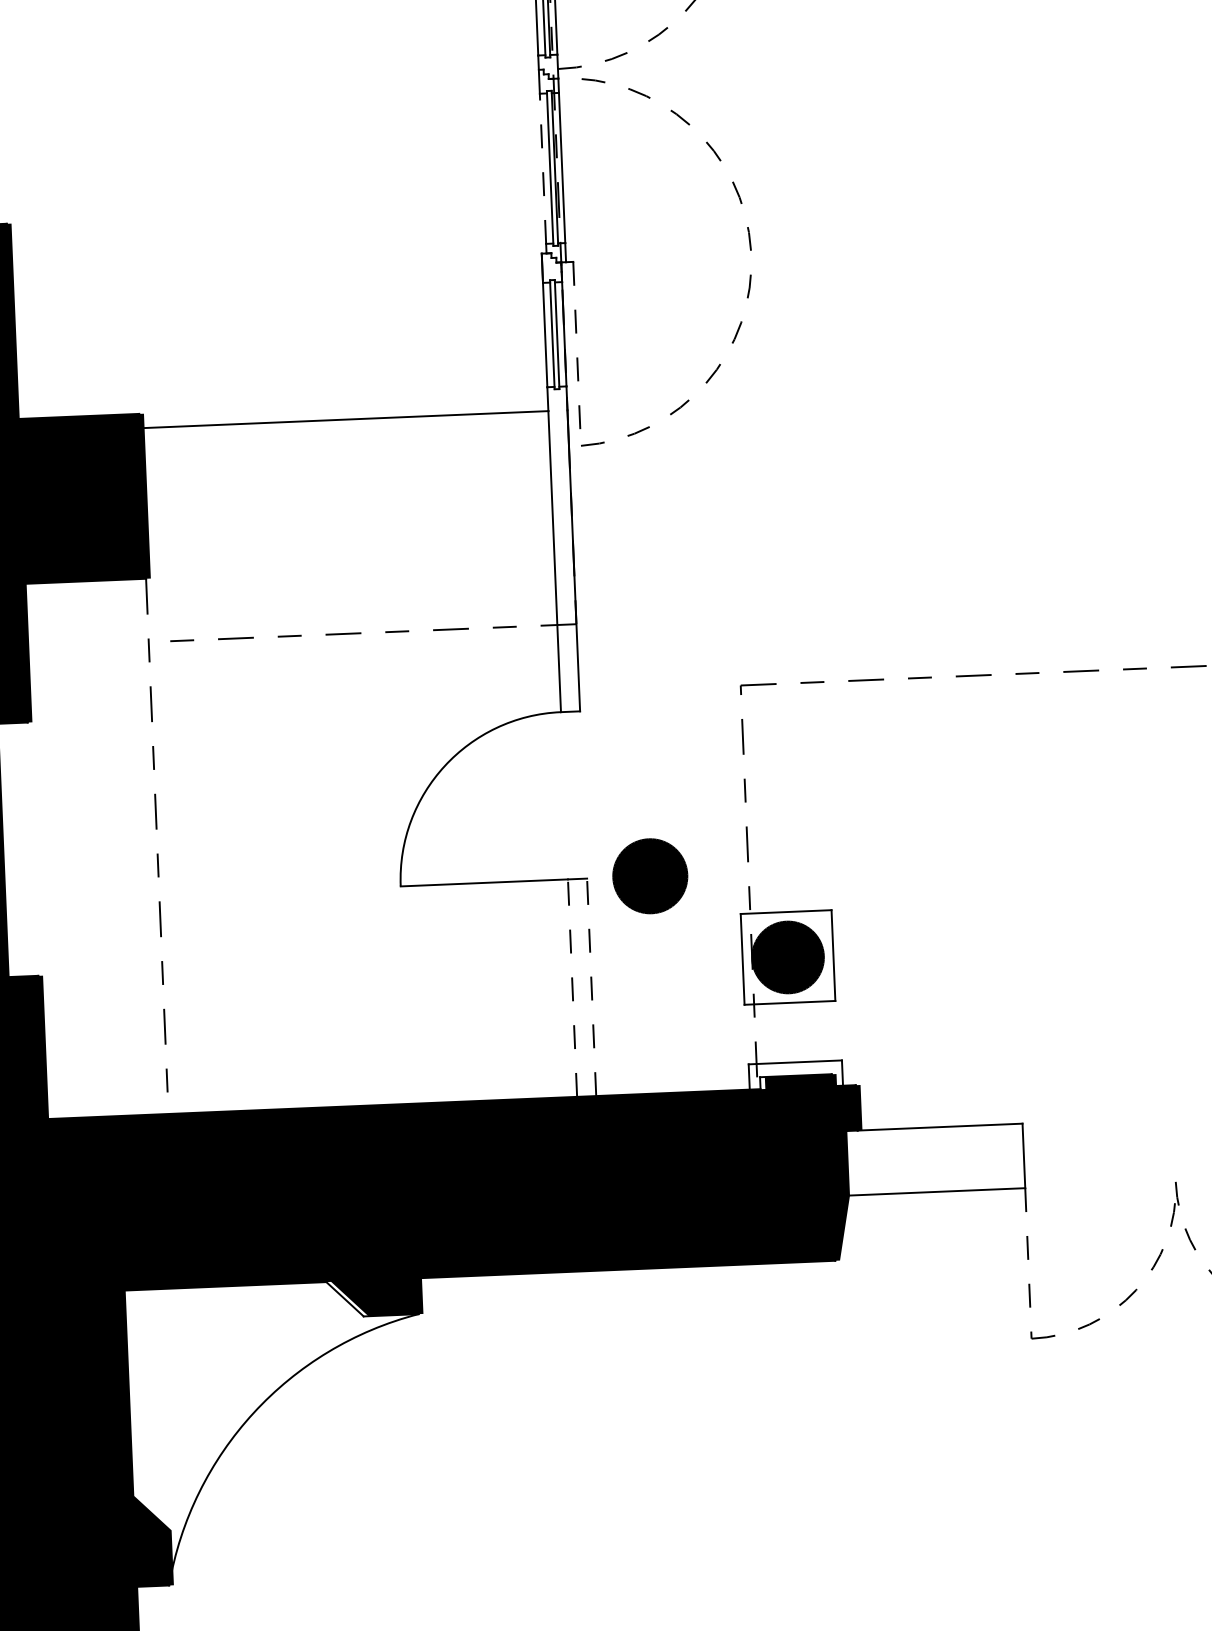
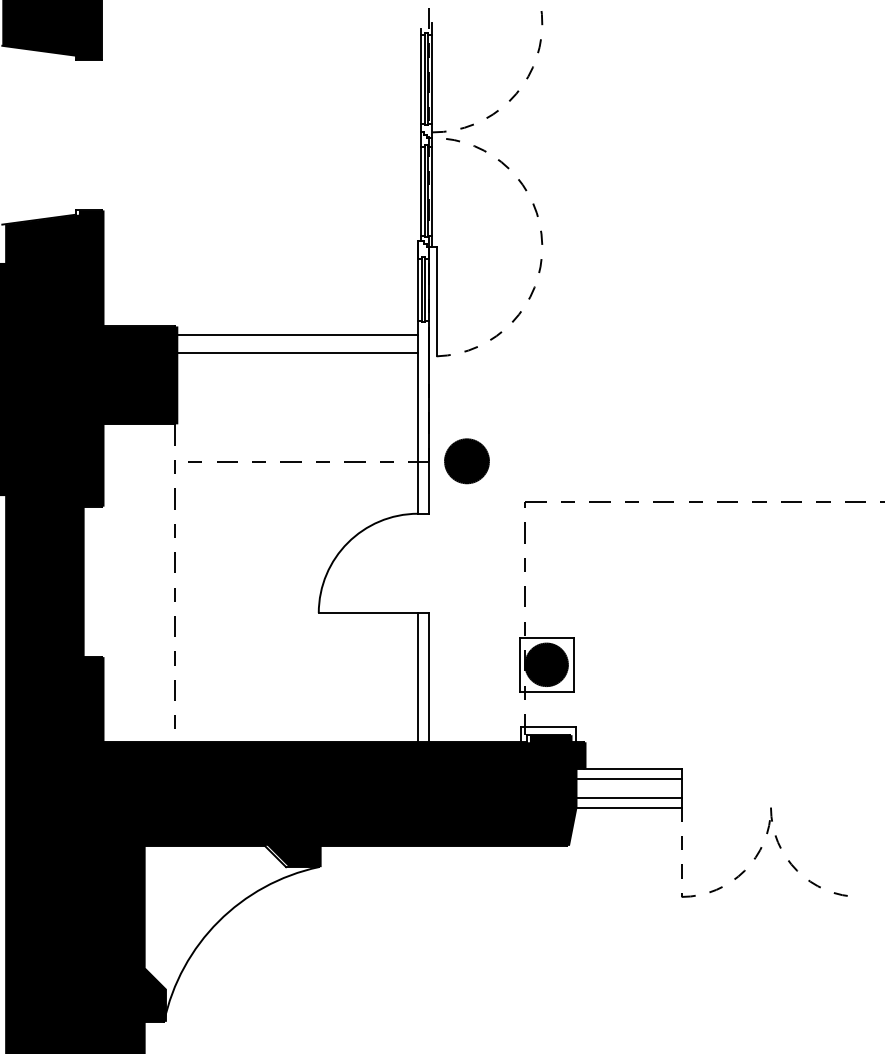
line: (542, 169) -> (420, 191), dashed -> solid
line: (576, 353) -> (436, 301), dashed -> solid
line: (344, 450) -> (296, 353), added
part: (649, 876) -> (466, 461), moved
line: (573, 987) -> (418, 677), dashed -> solid
line: (591, 987) -> (429, 677), dashed -> solid
line: (932, 1144) -> (627, 779), added
line: (933, 1175) -> (627, 797), added

